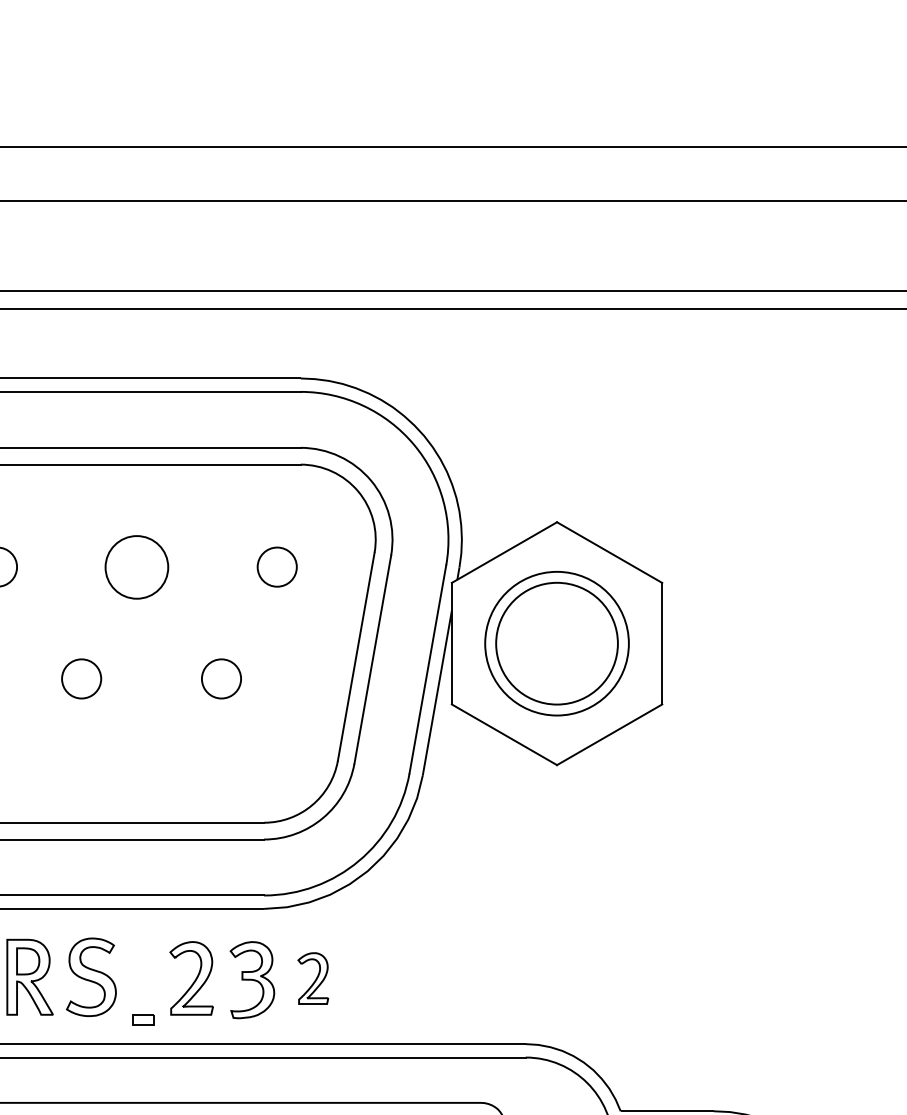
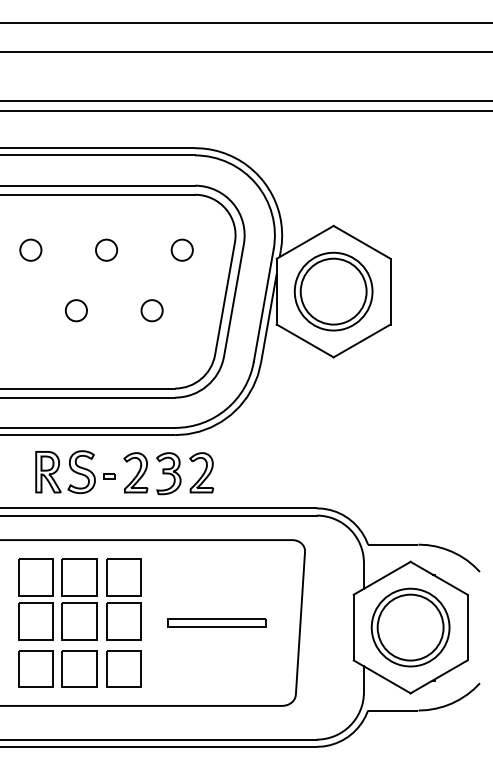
circle: (137, 565) -> (106, 249), size x0.62
part: (312, 977) -> (201, 472), size x1.43
part: (142, 1020) -> (109, 476), moved

